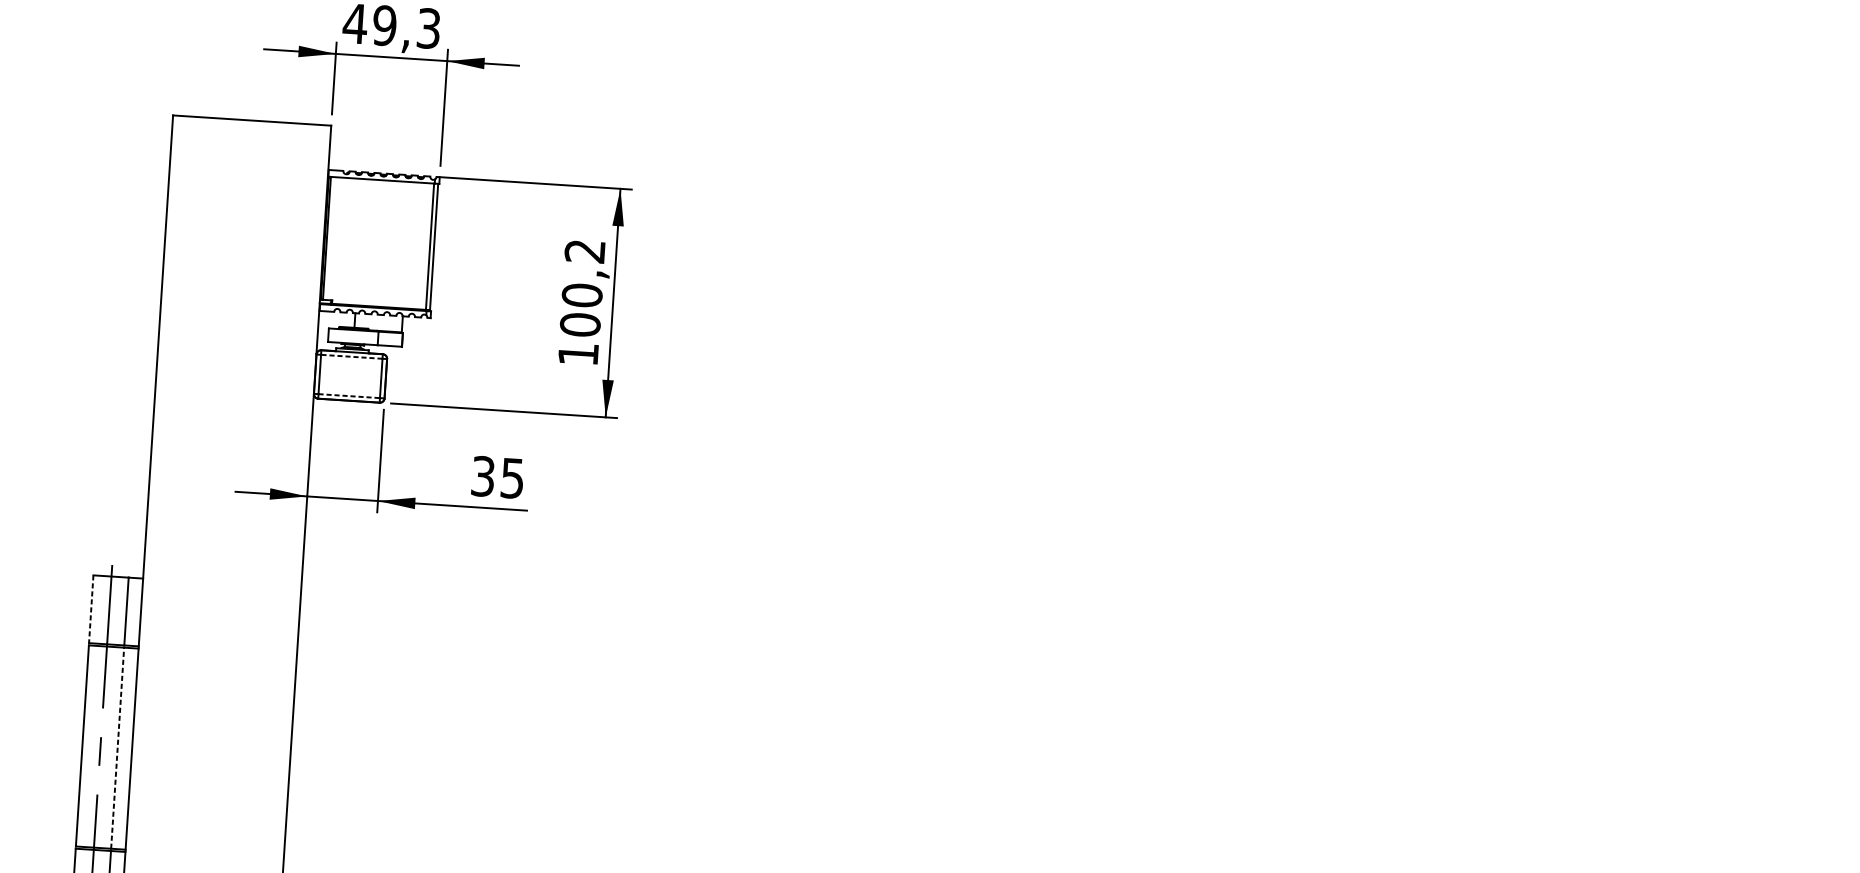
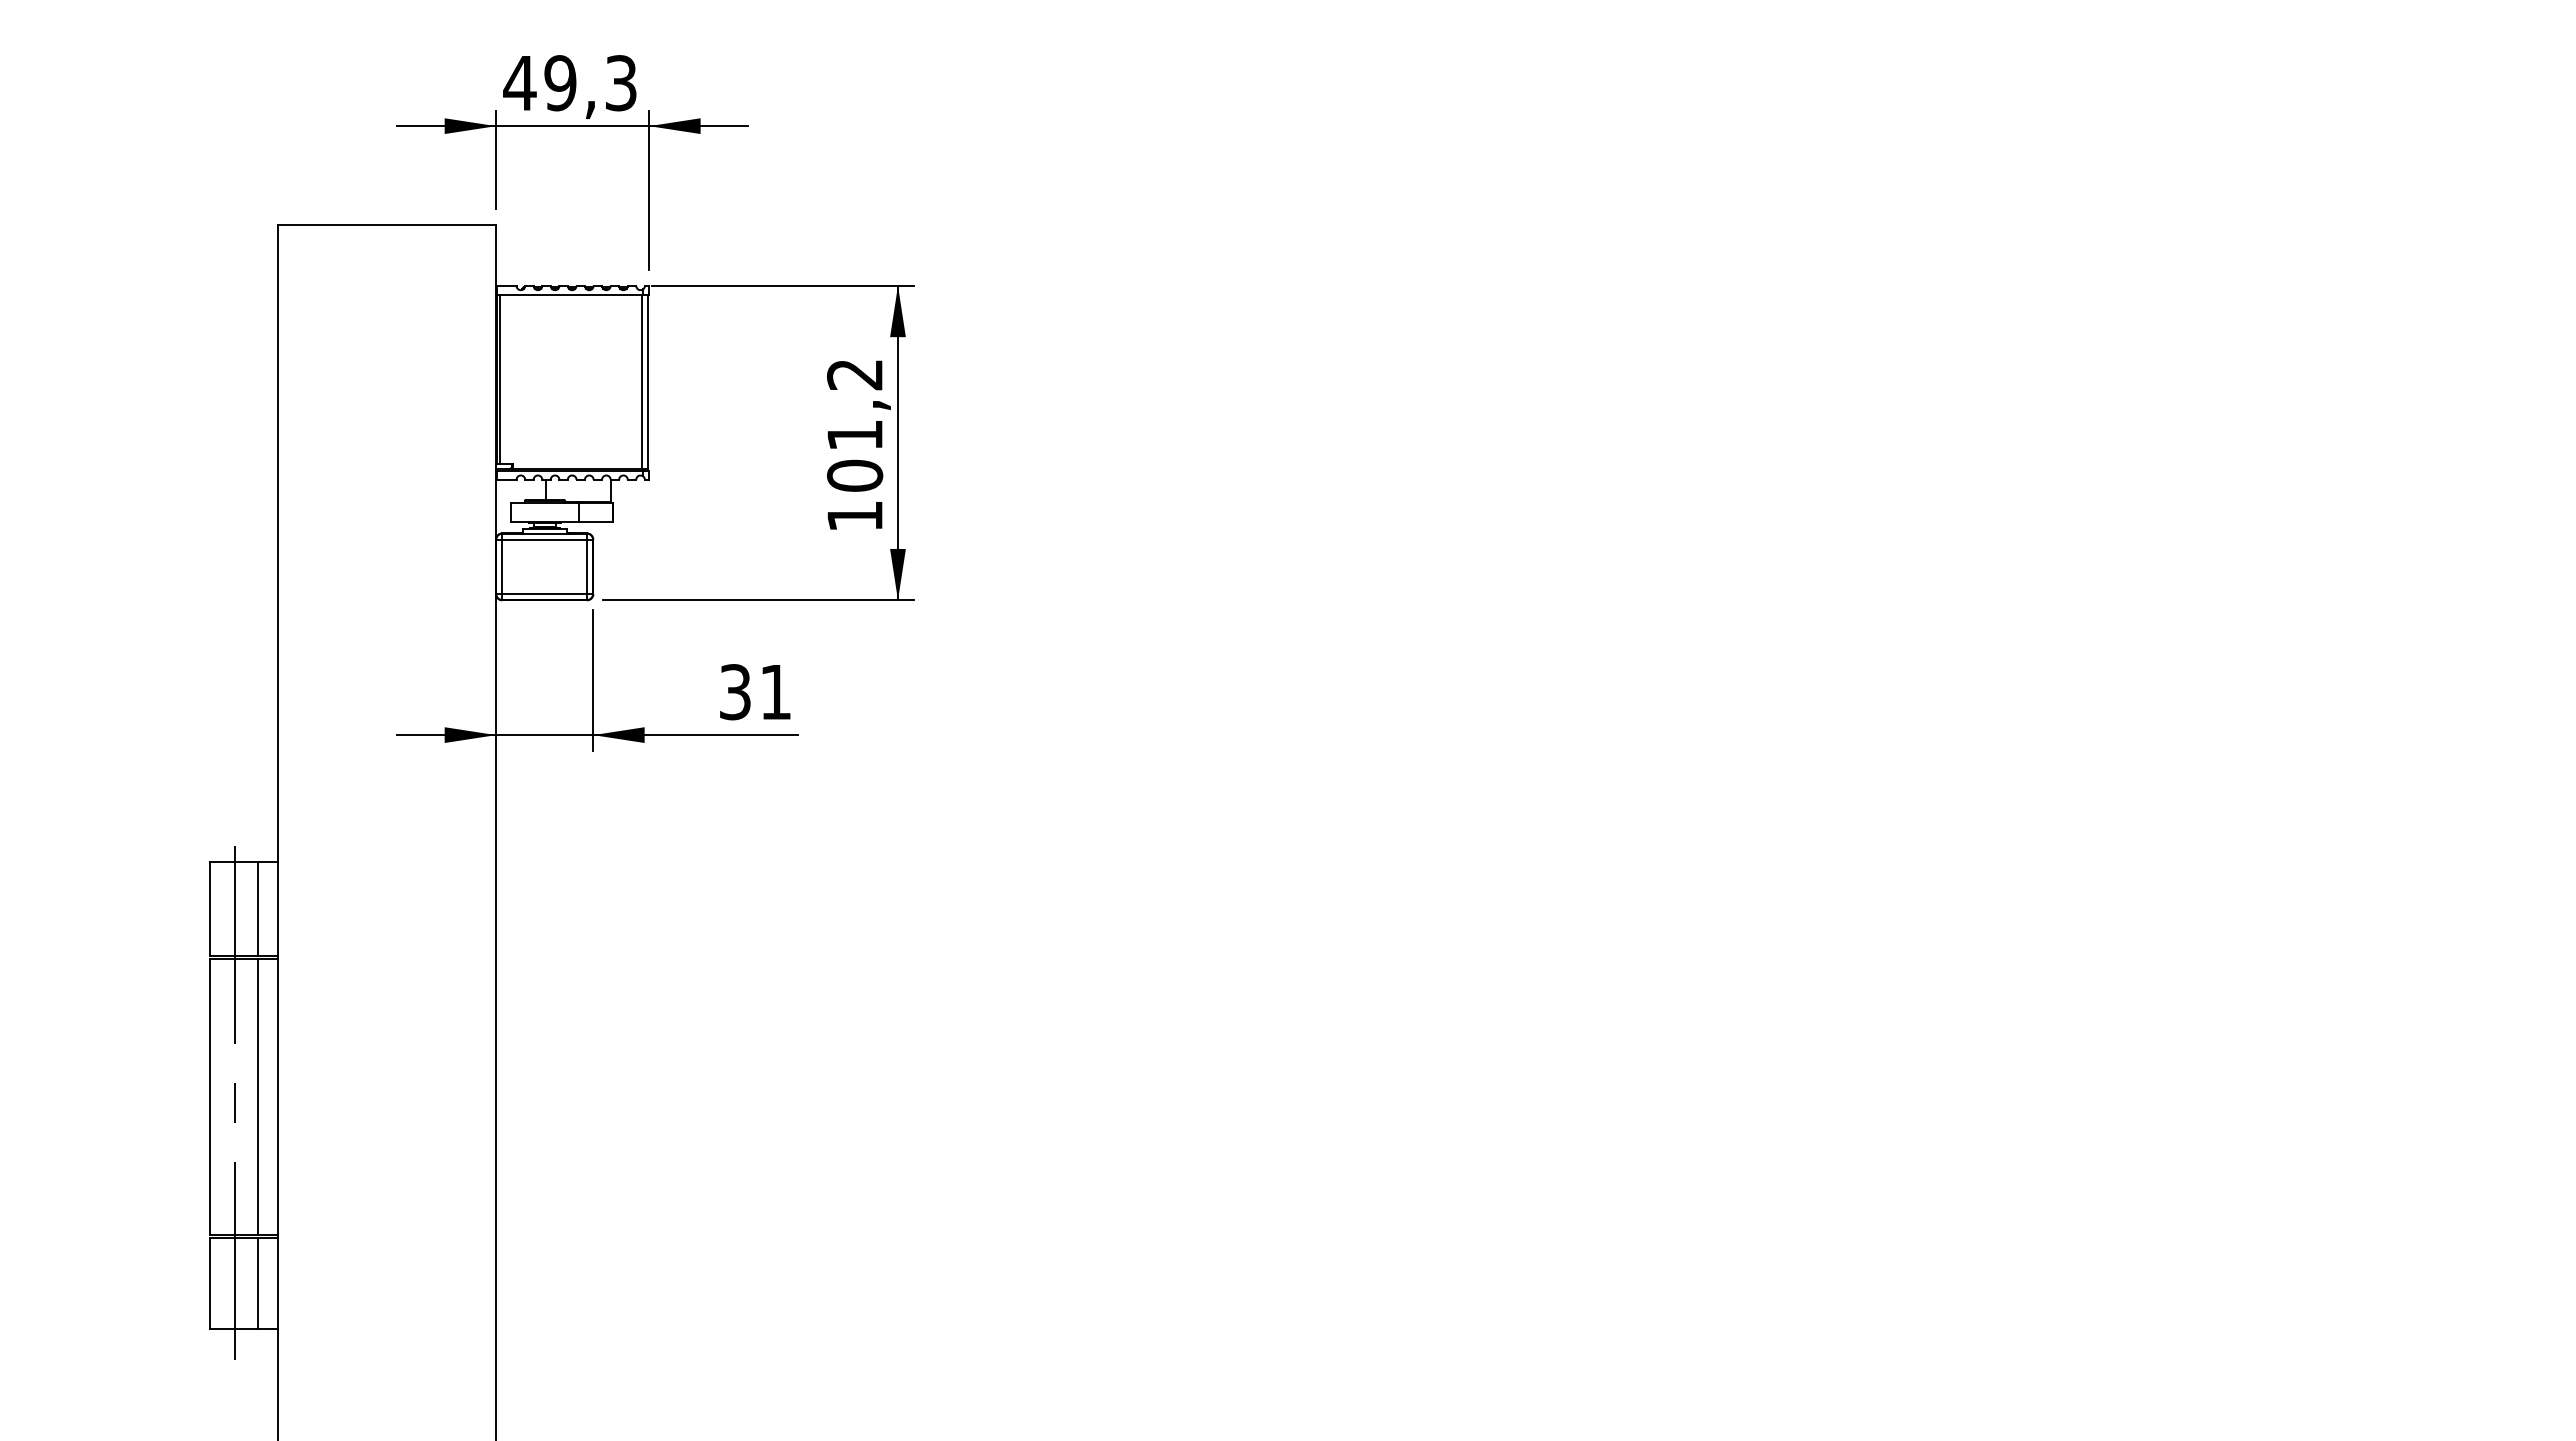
text: (581, 295) -> (854, 435), 100,2 -> 101,2
line: (351, 356) -> (544, 539), dashed -> solid
line: (349, 395) -> (545, 593), dashed -> solid
text: (512, 478) -> (775, 692), 35 -> 31
line: (90, 608) -> (209, 908), dashed -> solid
line: (117, 747) -> (258, 1096), dashed -> solid

